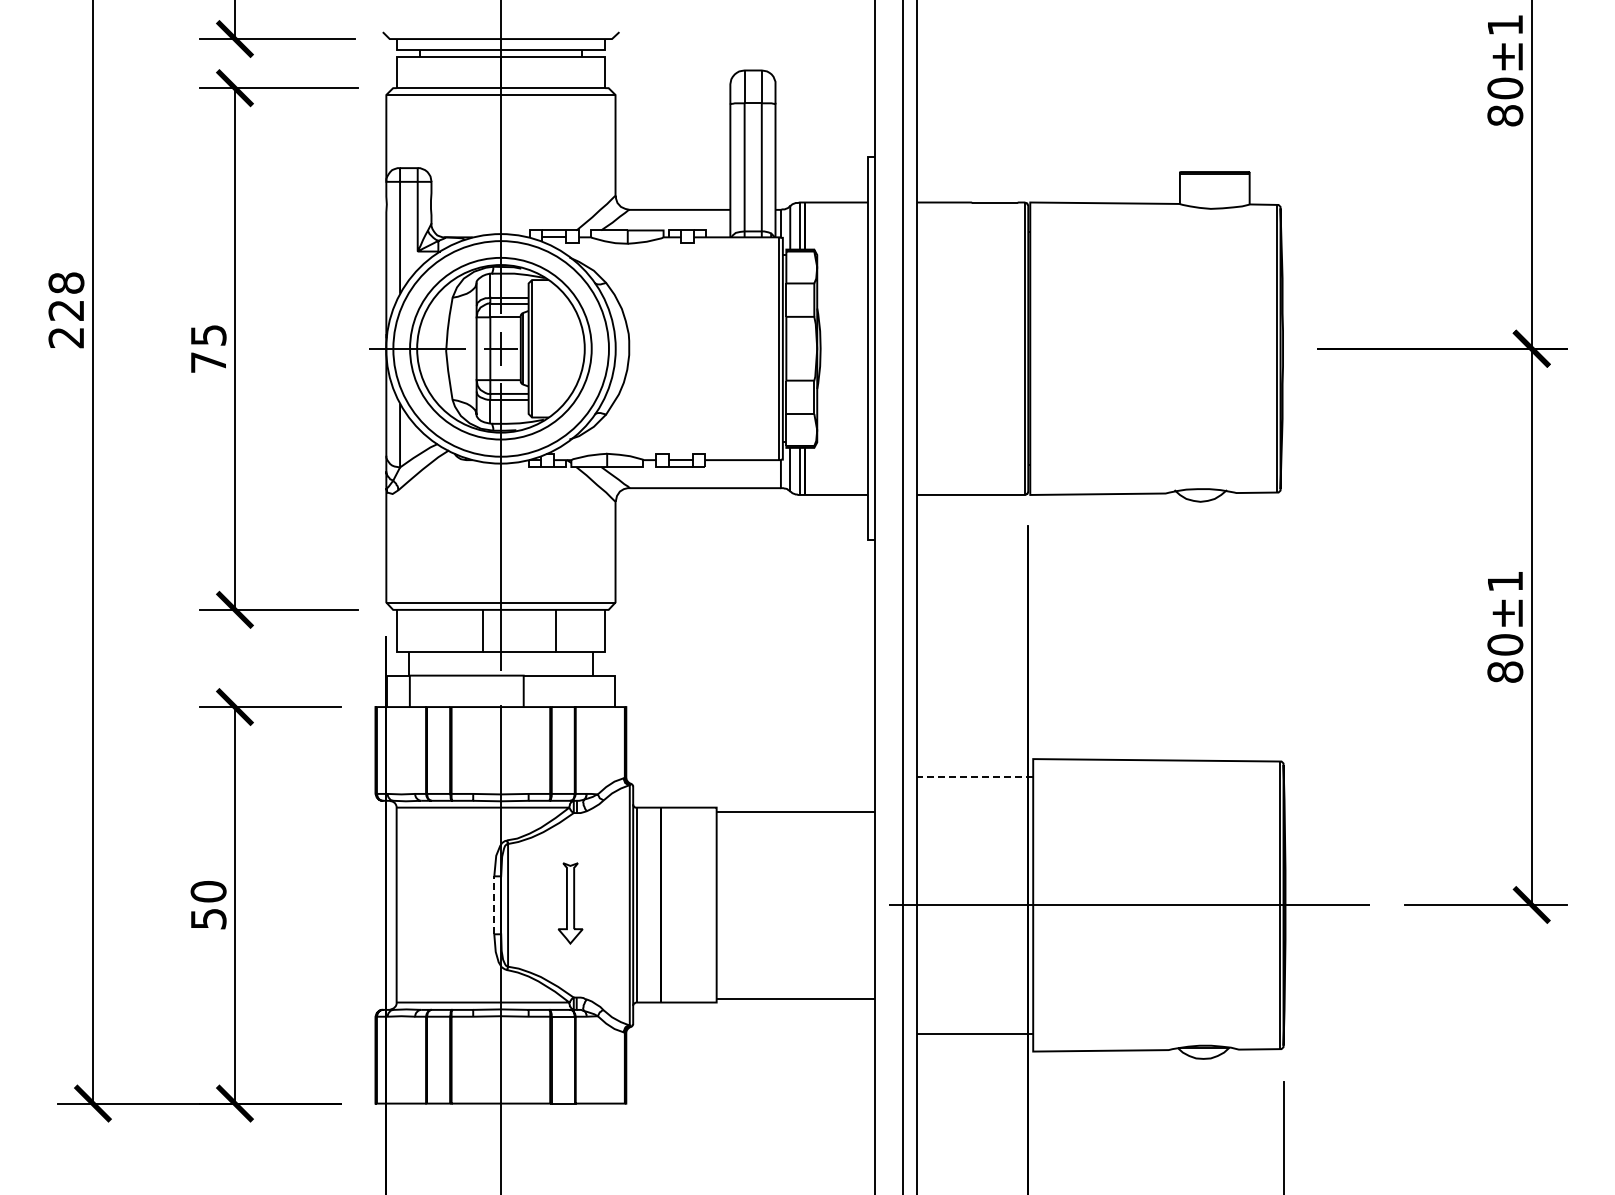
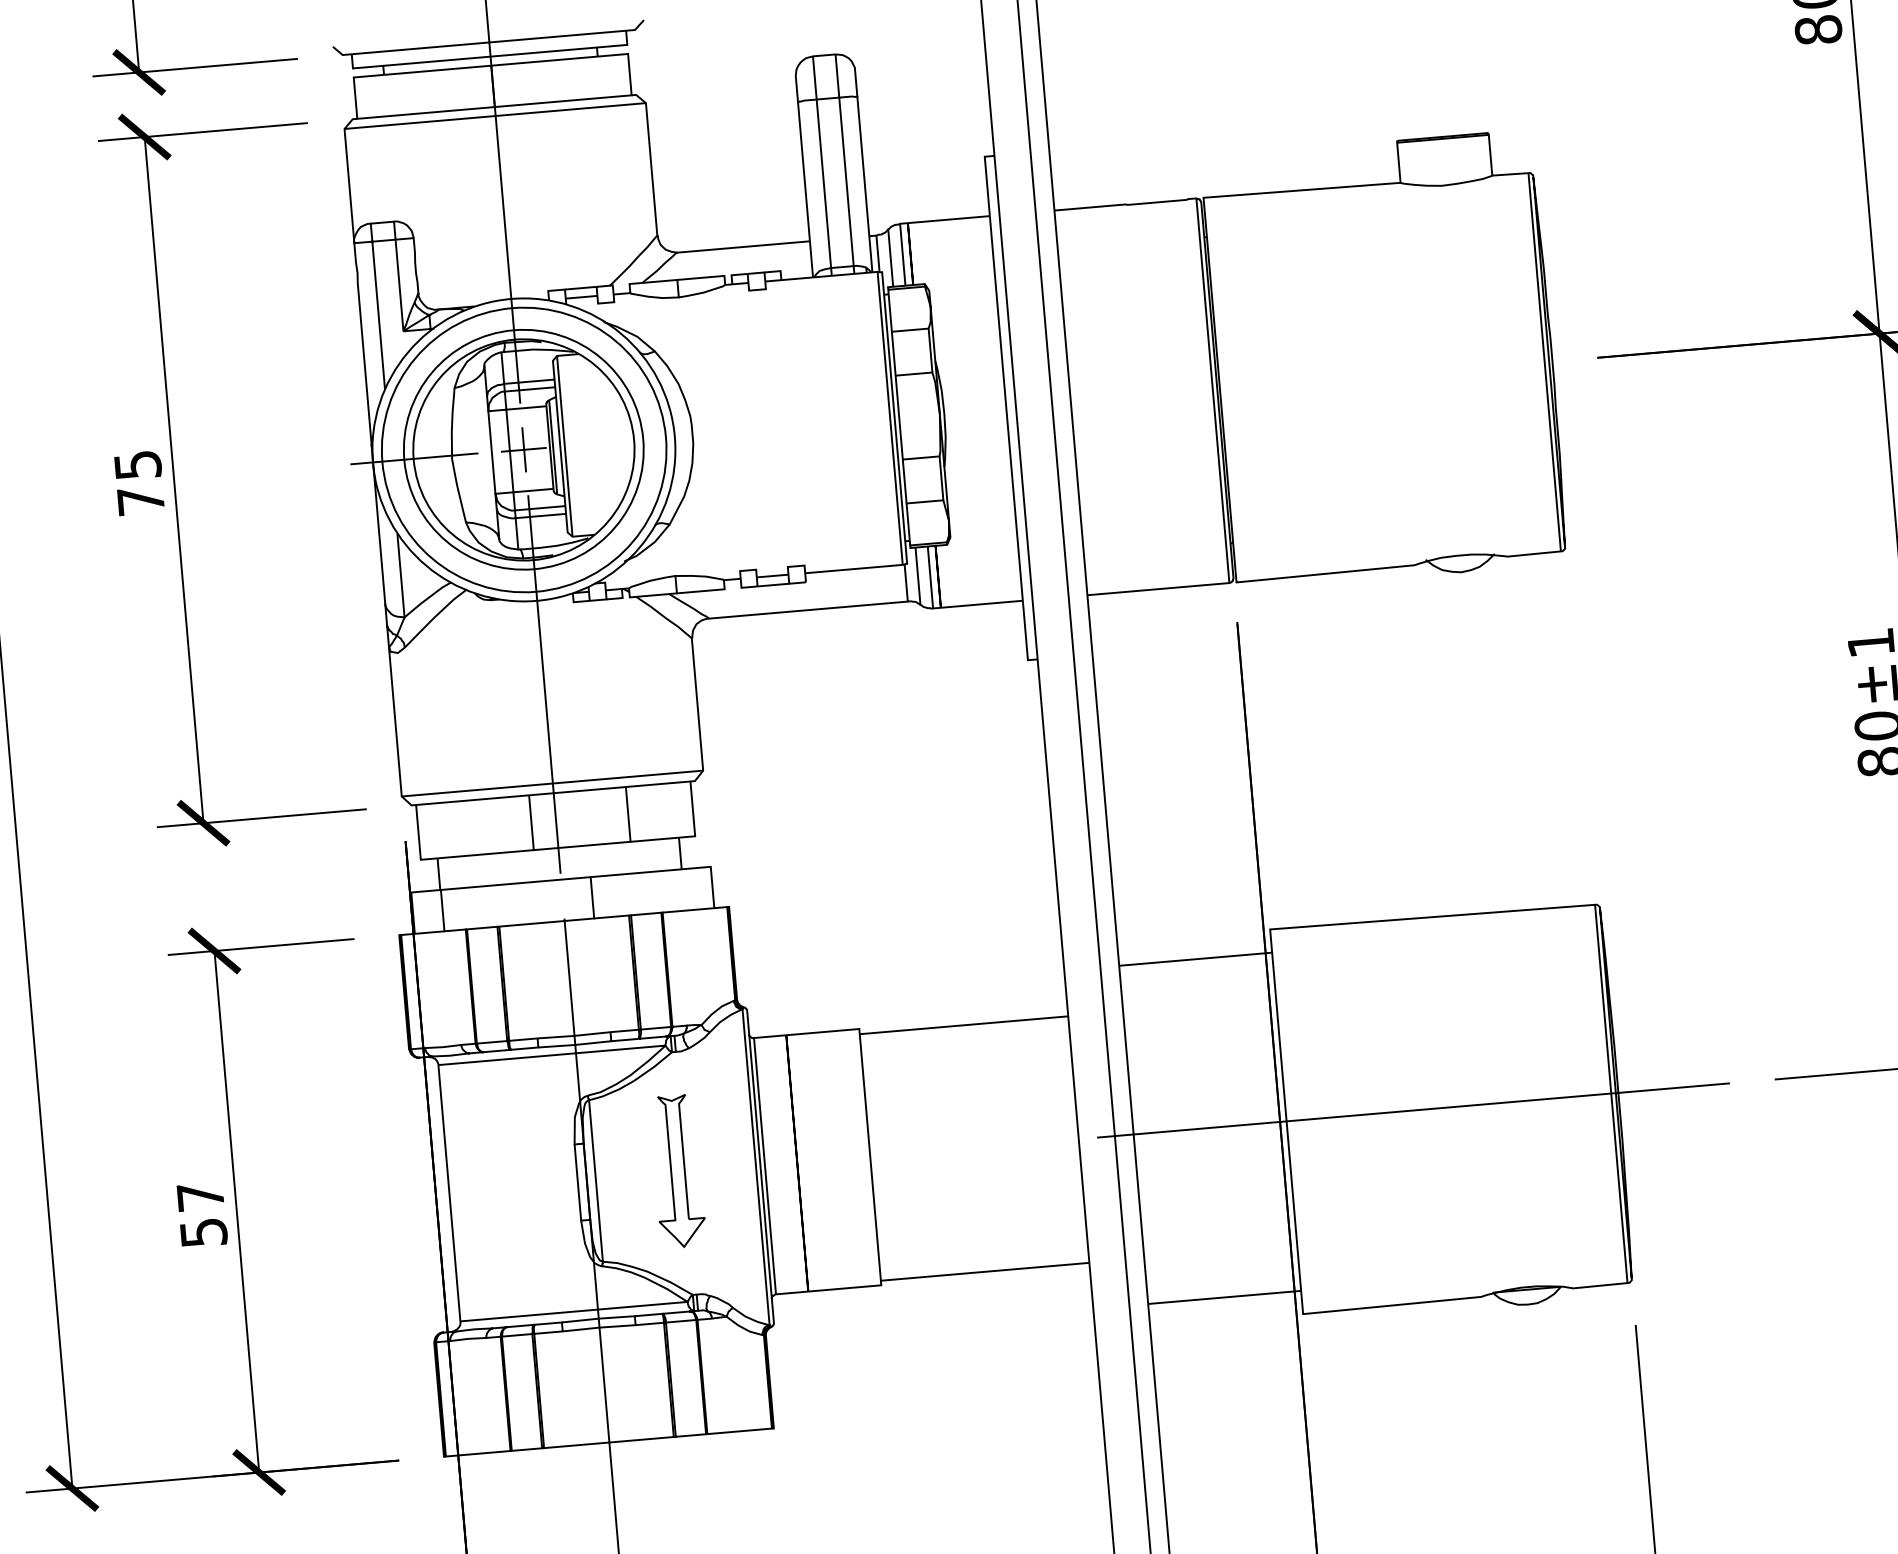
line: (974, 776) -> (1194, 958), dashed -> solid
text: (208, 891) -> (200, 1196), 50 -> 57
part: (570, 903) -> (677, 1171), size x1.43
line: (494, 905) -> (578, 1182), dashed -> solid

